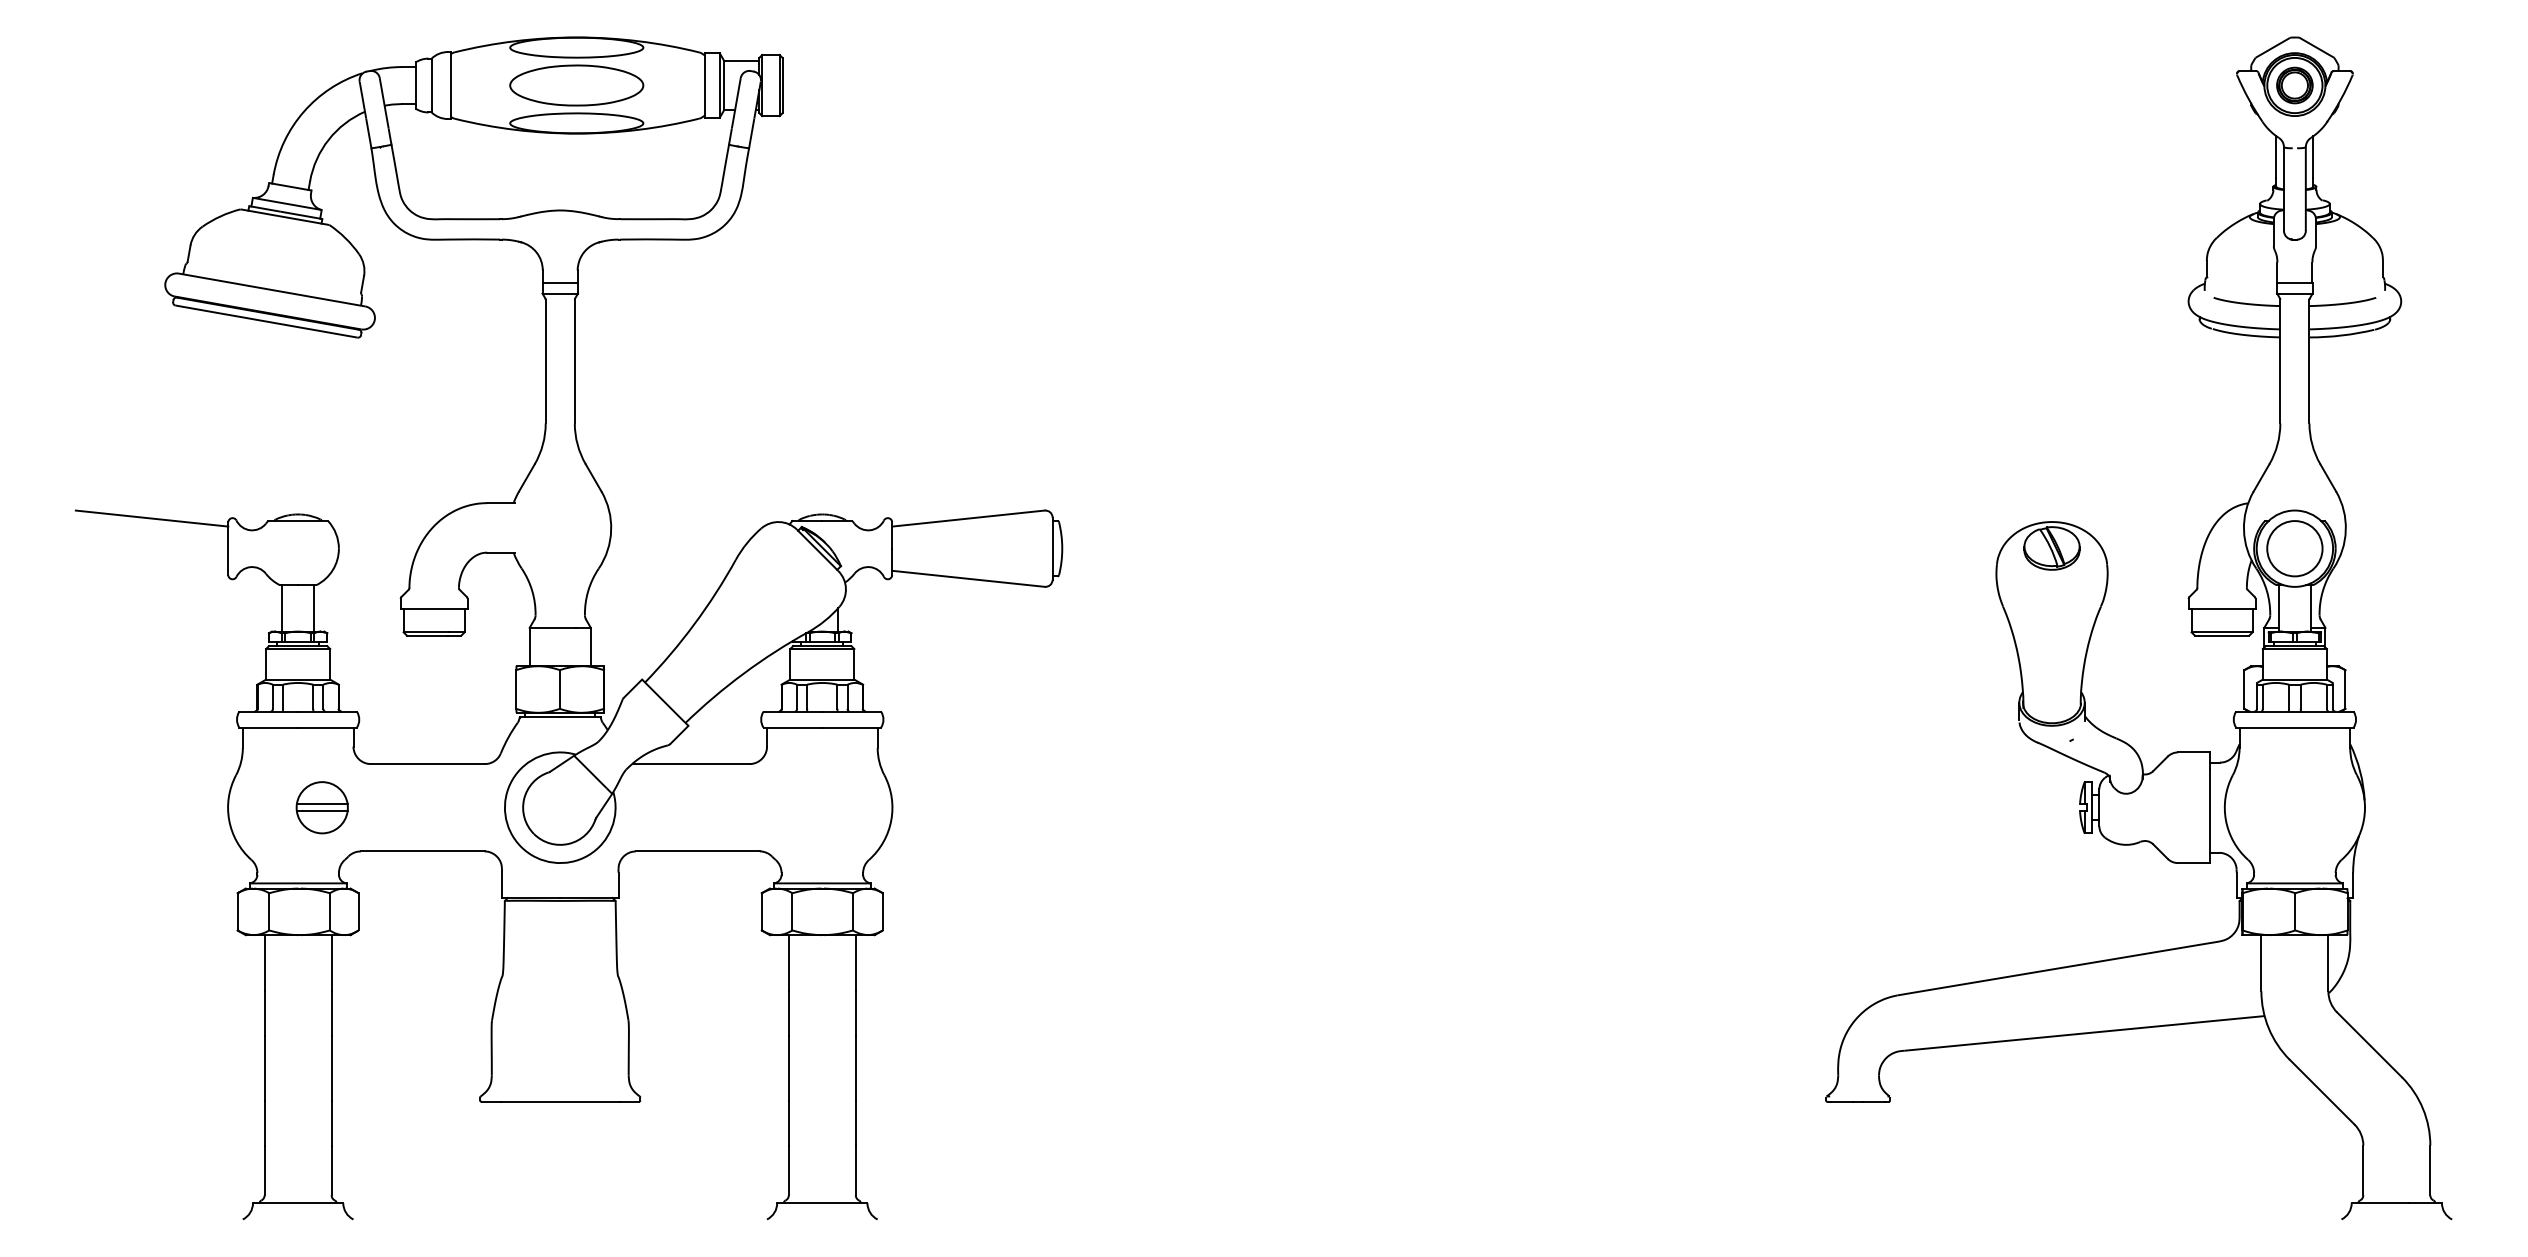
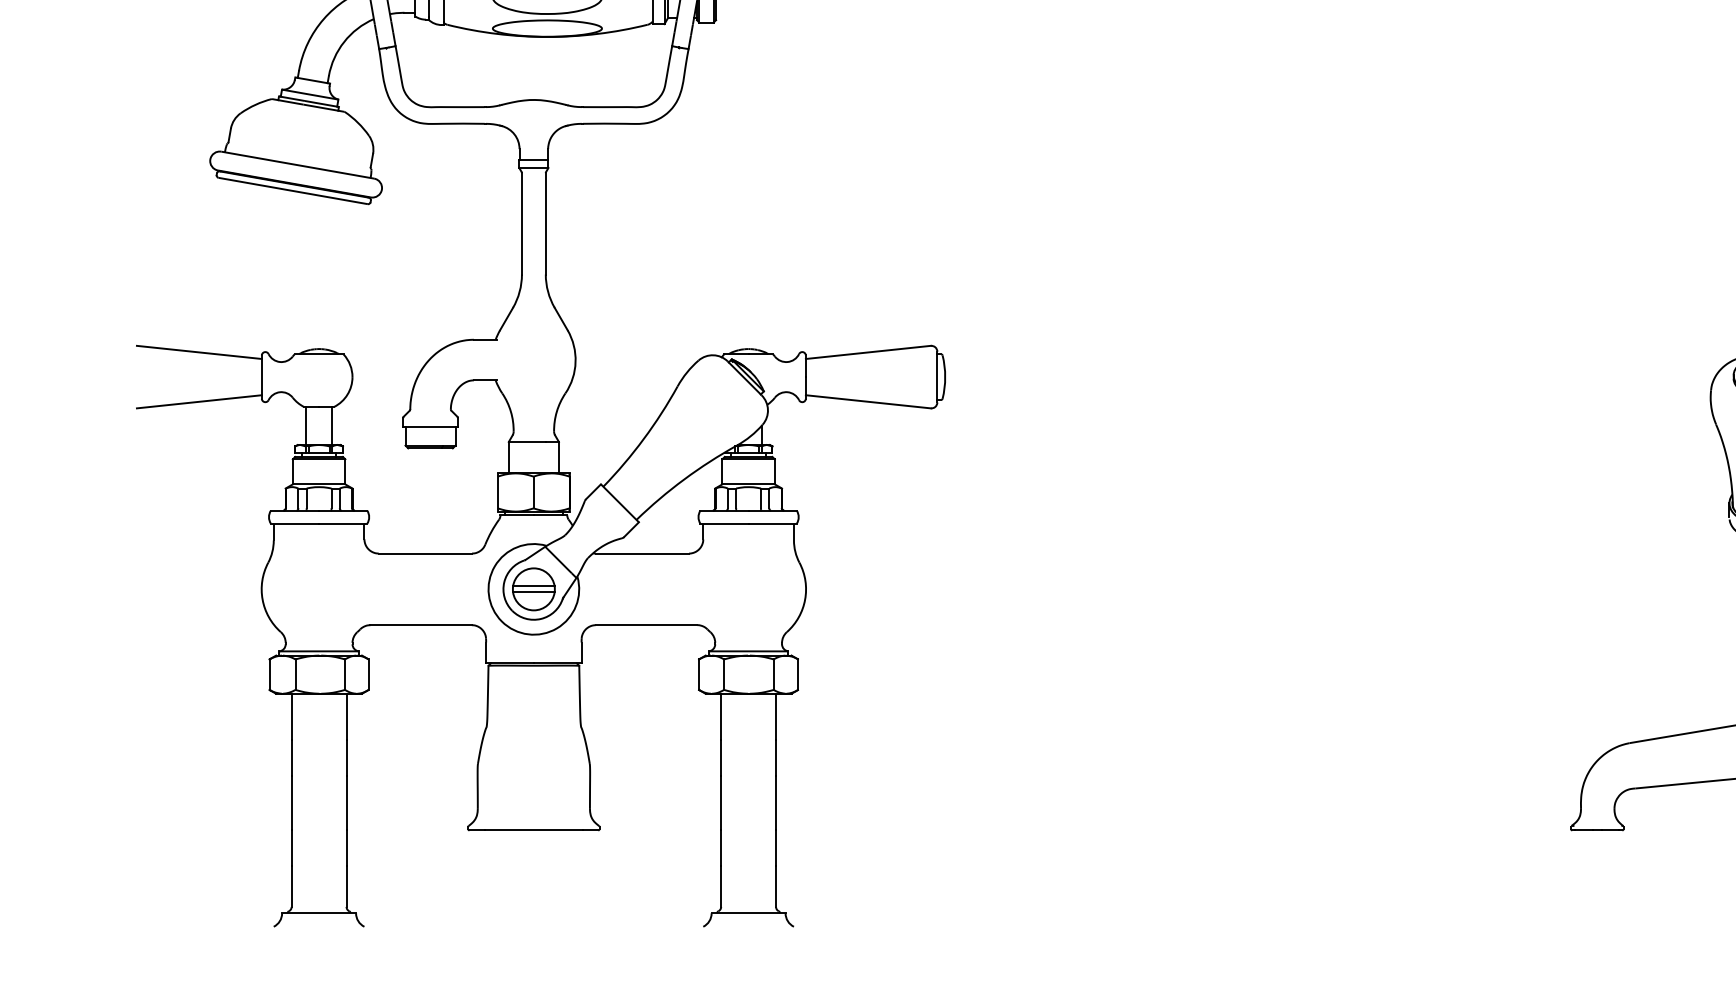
line: (151, 578) -> (198, 401), added
part: (321, 807) -> (533, 589), moved

